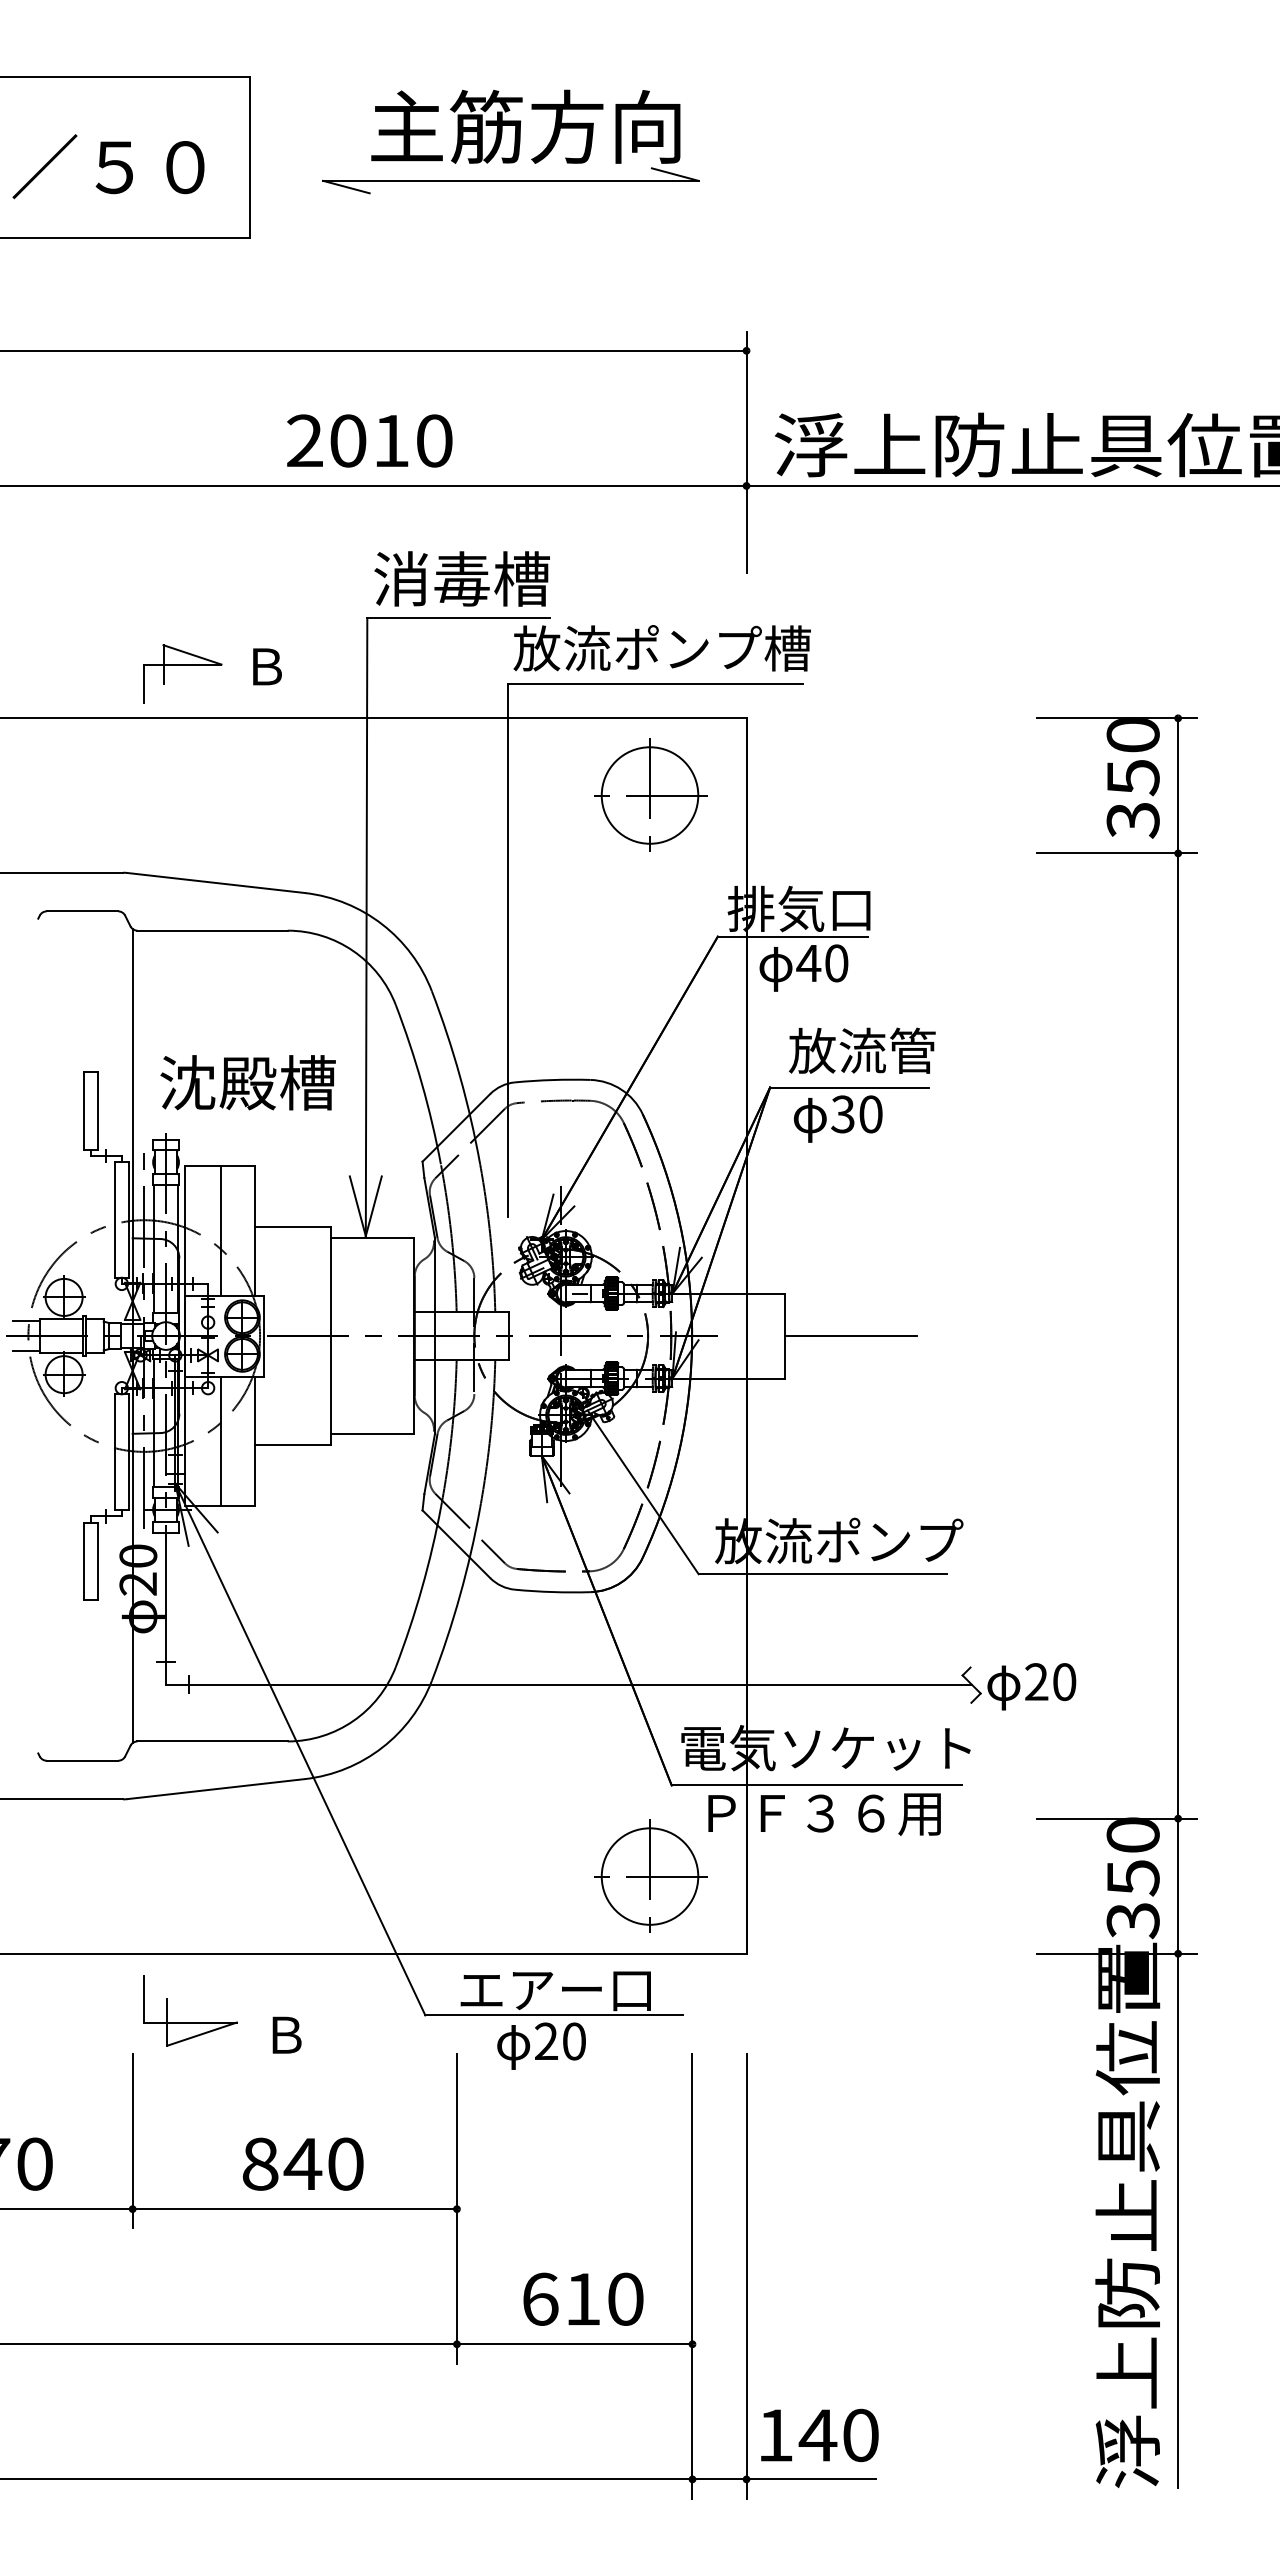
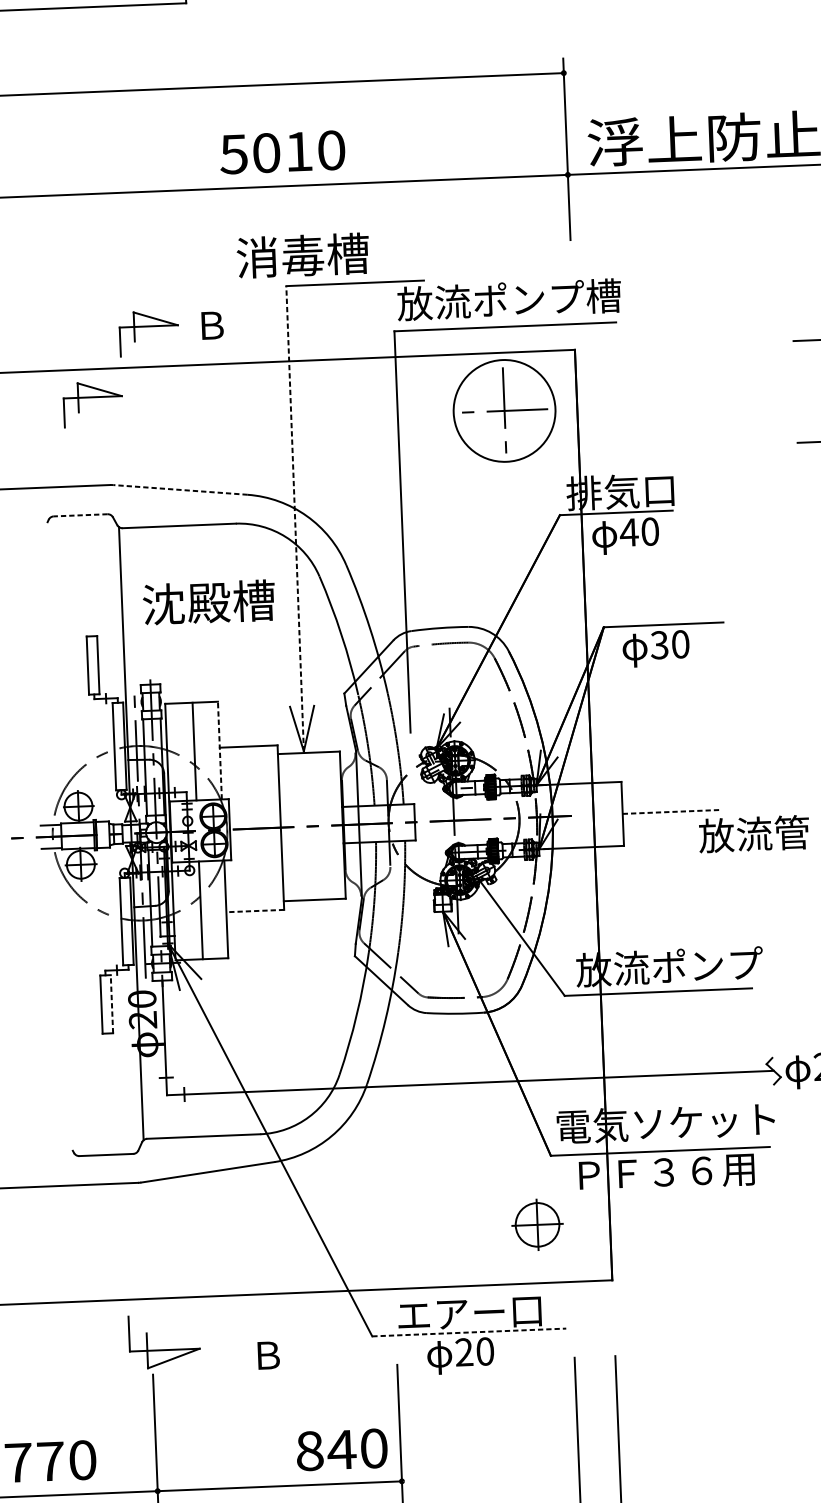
text: (304, 440) -> (233, 154), 2010 -> 5010
text: (461, 578) -> (302, 255), moved
part: (104, 756) -> (92, 398), added
circle: (649, 795) -> (504, 410), size x1.4
line: (215, 882) -> (179, 489), solid -> dashed
line: (82, 911) -> (80, 515), solid -> dashed
line: (366, 927) -> (295, 518), solid -> dashed
text: (862, 1050) -> (754, 833), moved
text: (247, 1082) -> (208, 602), moved
line: (254, 1230) -> (219, 750), solid -> dashed
line: (850, 1336) -> (671, 812), solid -> dashed
line: (292, 1445) -> (255, 911), solid -> dashed
line: (97, 1561) -> (111, 1004), solid -> dashed
part: (650, 1875) -> (537, 1224), size x0.6
line: (554, 2015) -> (469, 1332), solid -> dashed
part: (190, 2022) -> (164, 1350), moved
text: (303, 2163) -> (342, 1449), moved

